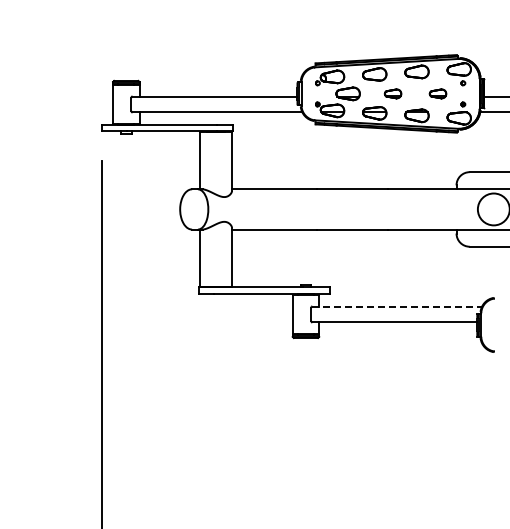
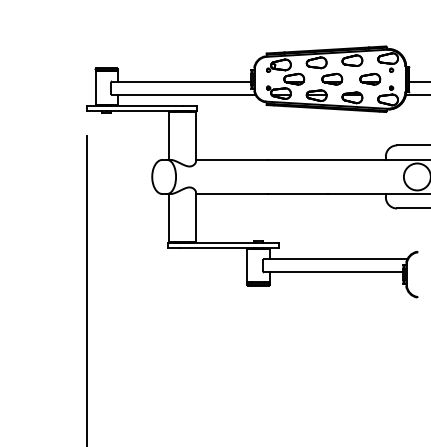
part: (392, 93) -> (331, 78), size x1.43
part: (437, 93) -> (369, 78), size x1.43
line: (397, 306) -> (335, 259), dashed -> solid

